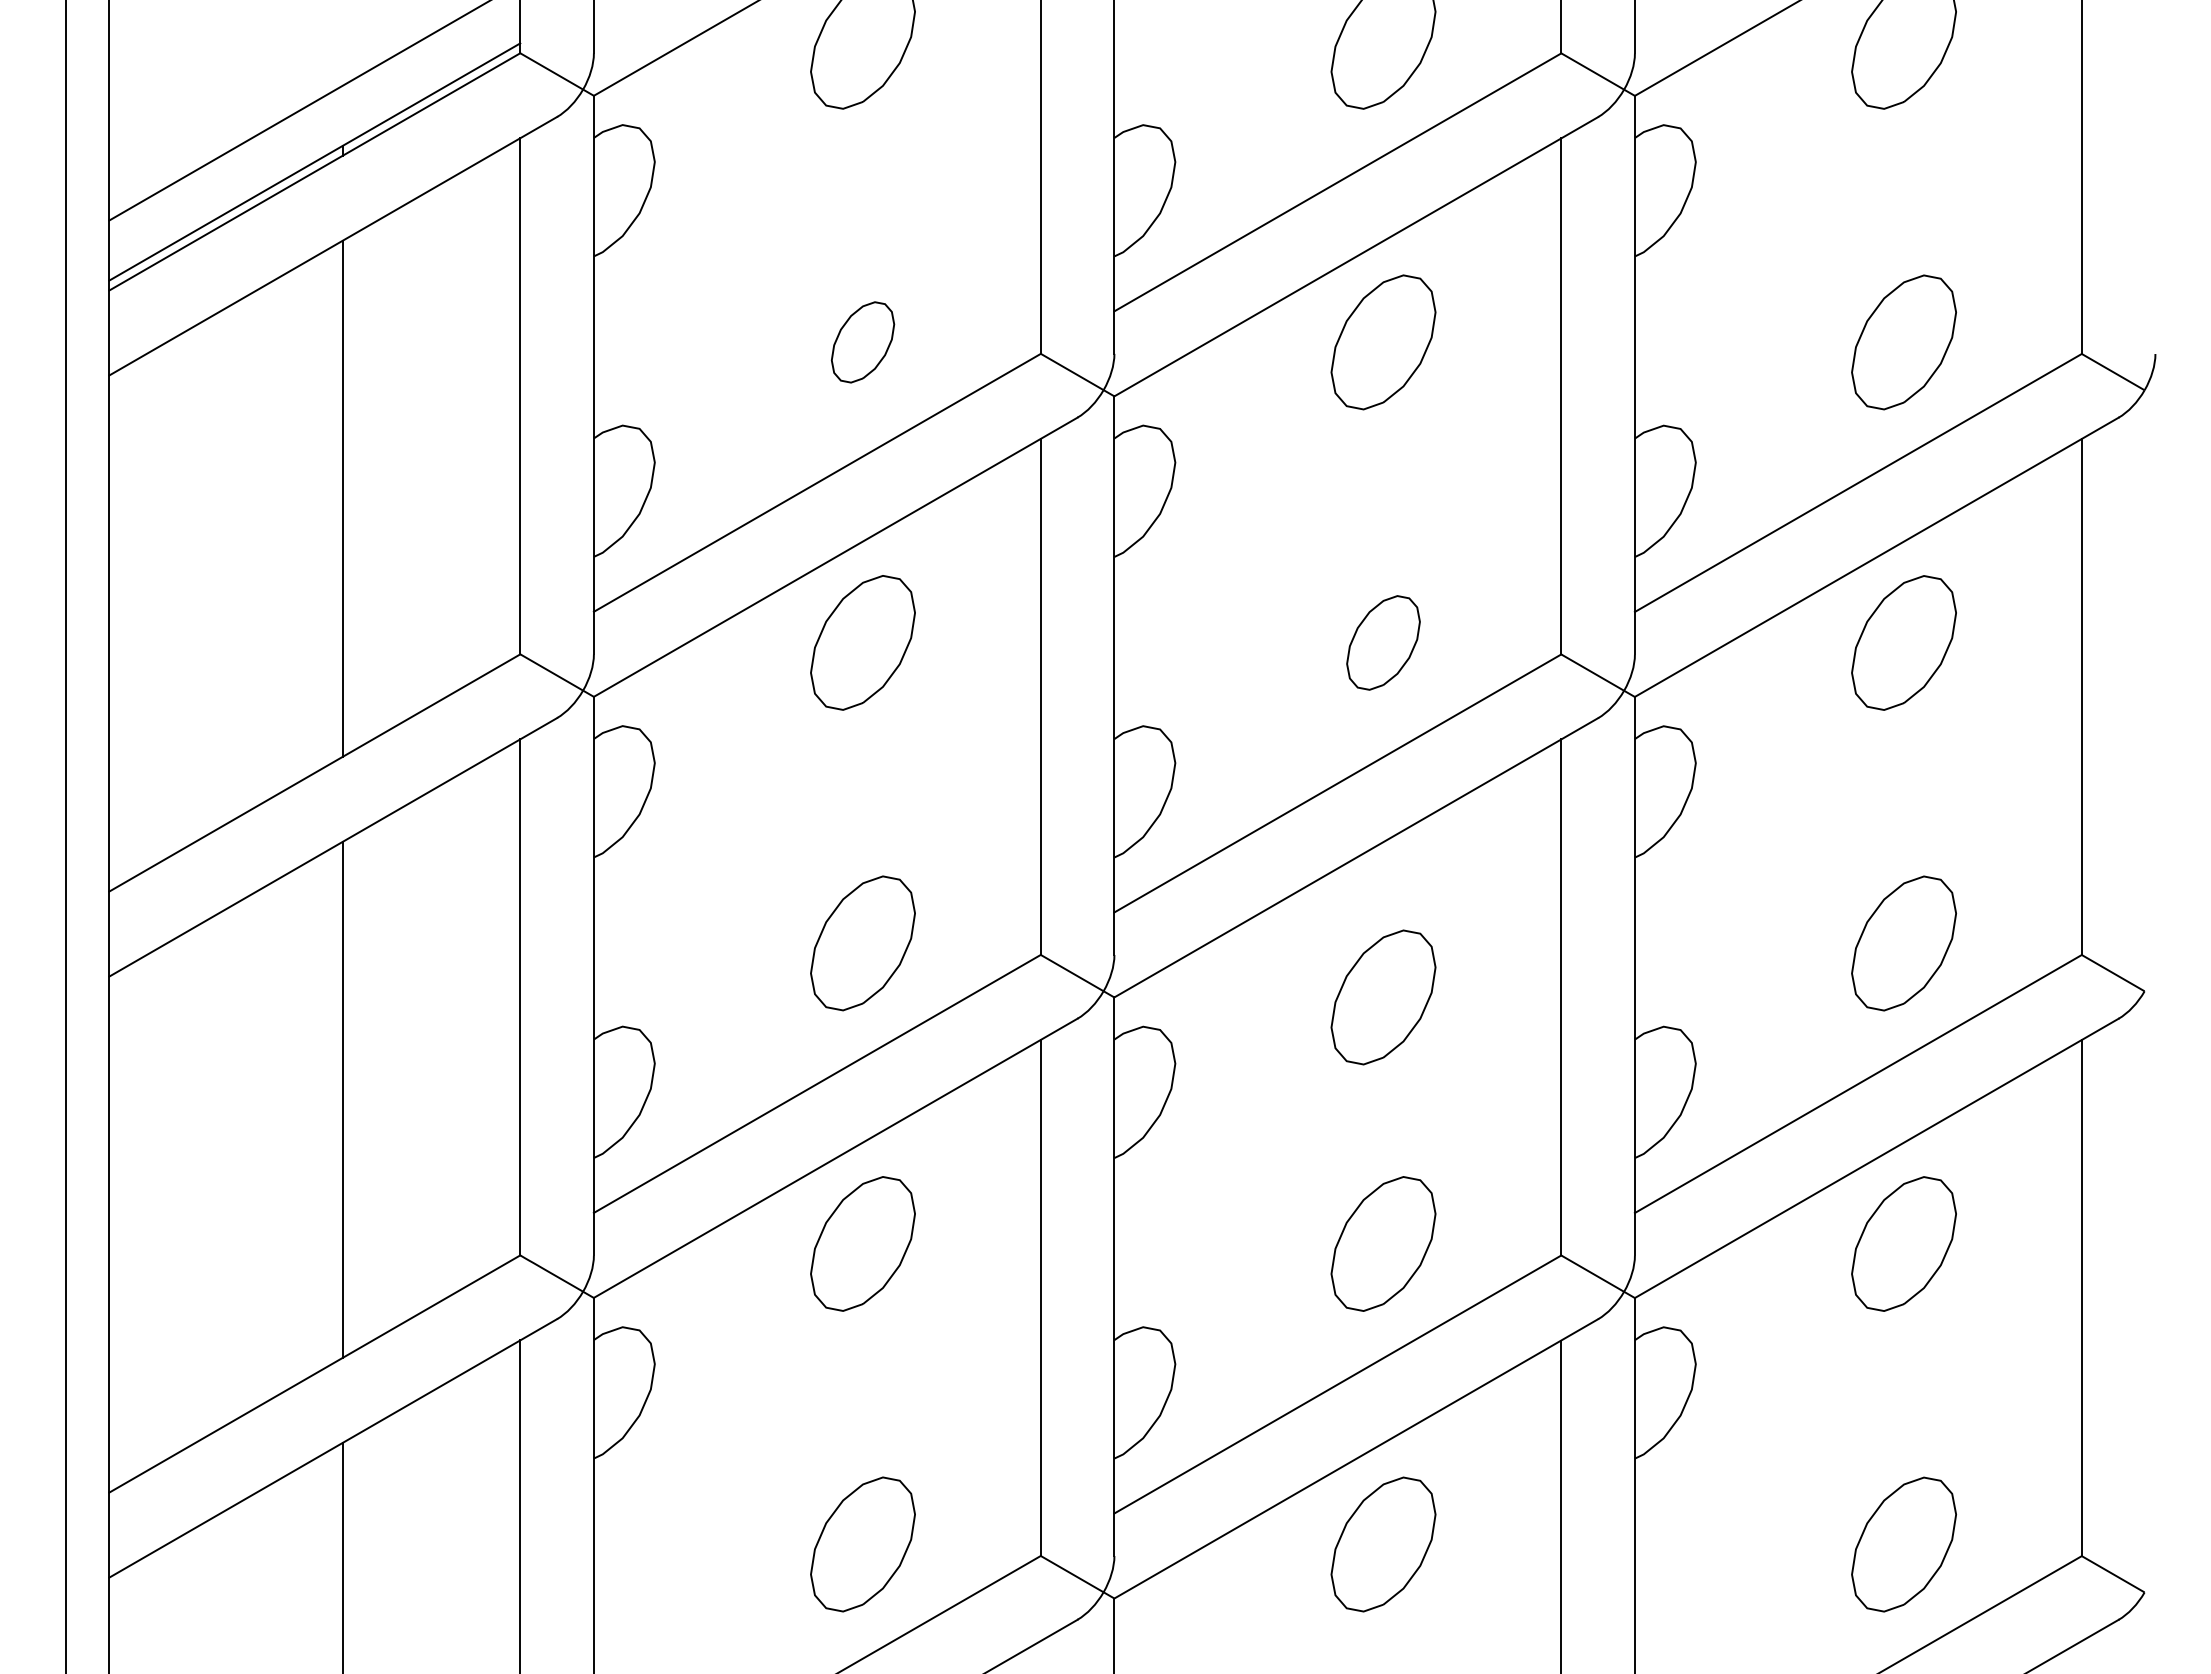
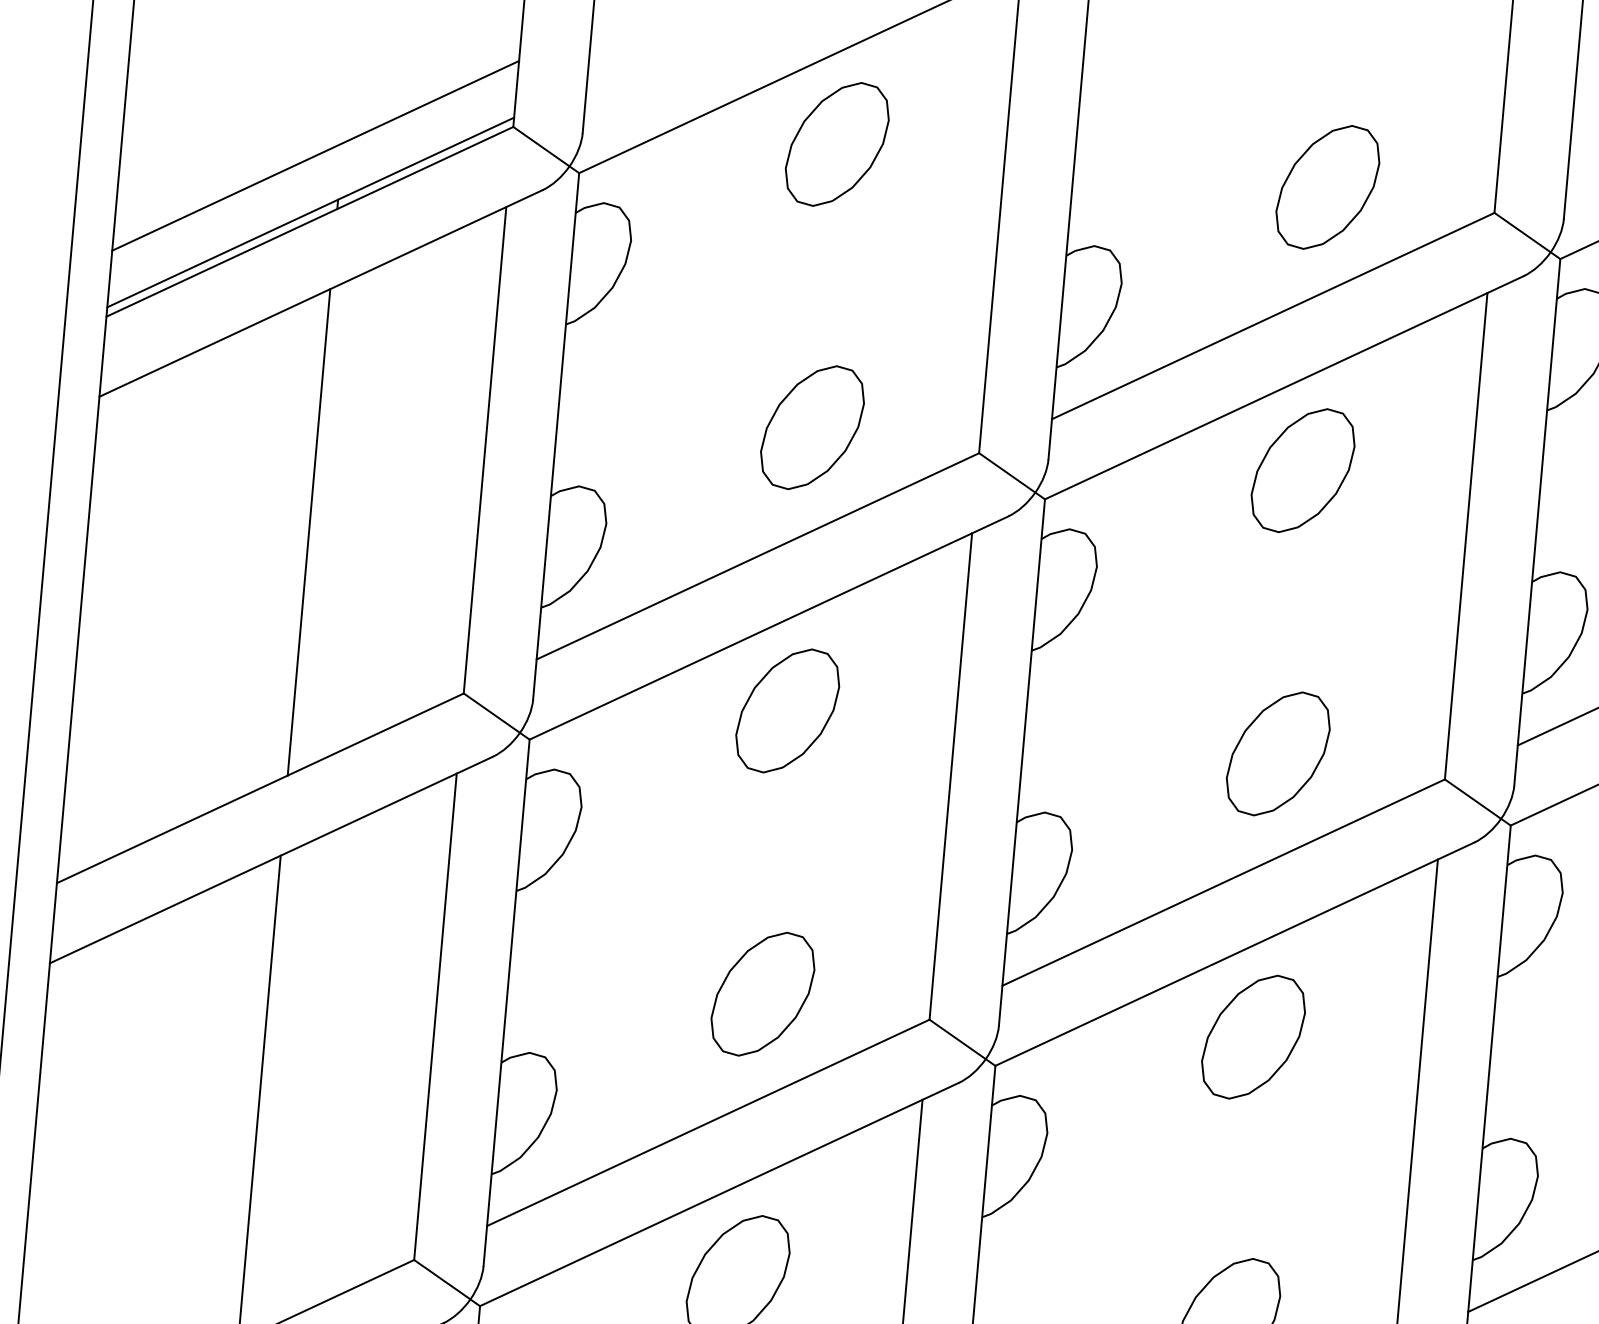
part: (862, 342) -> (812, 427), size x1.67
part: (1383, 642) -> (1278, 753), size x1.43
part: (1383, 997) -> (1253, 1037), moved

